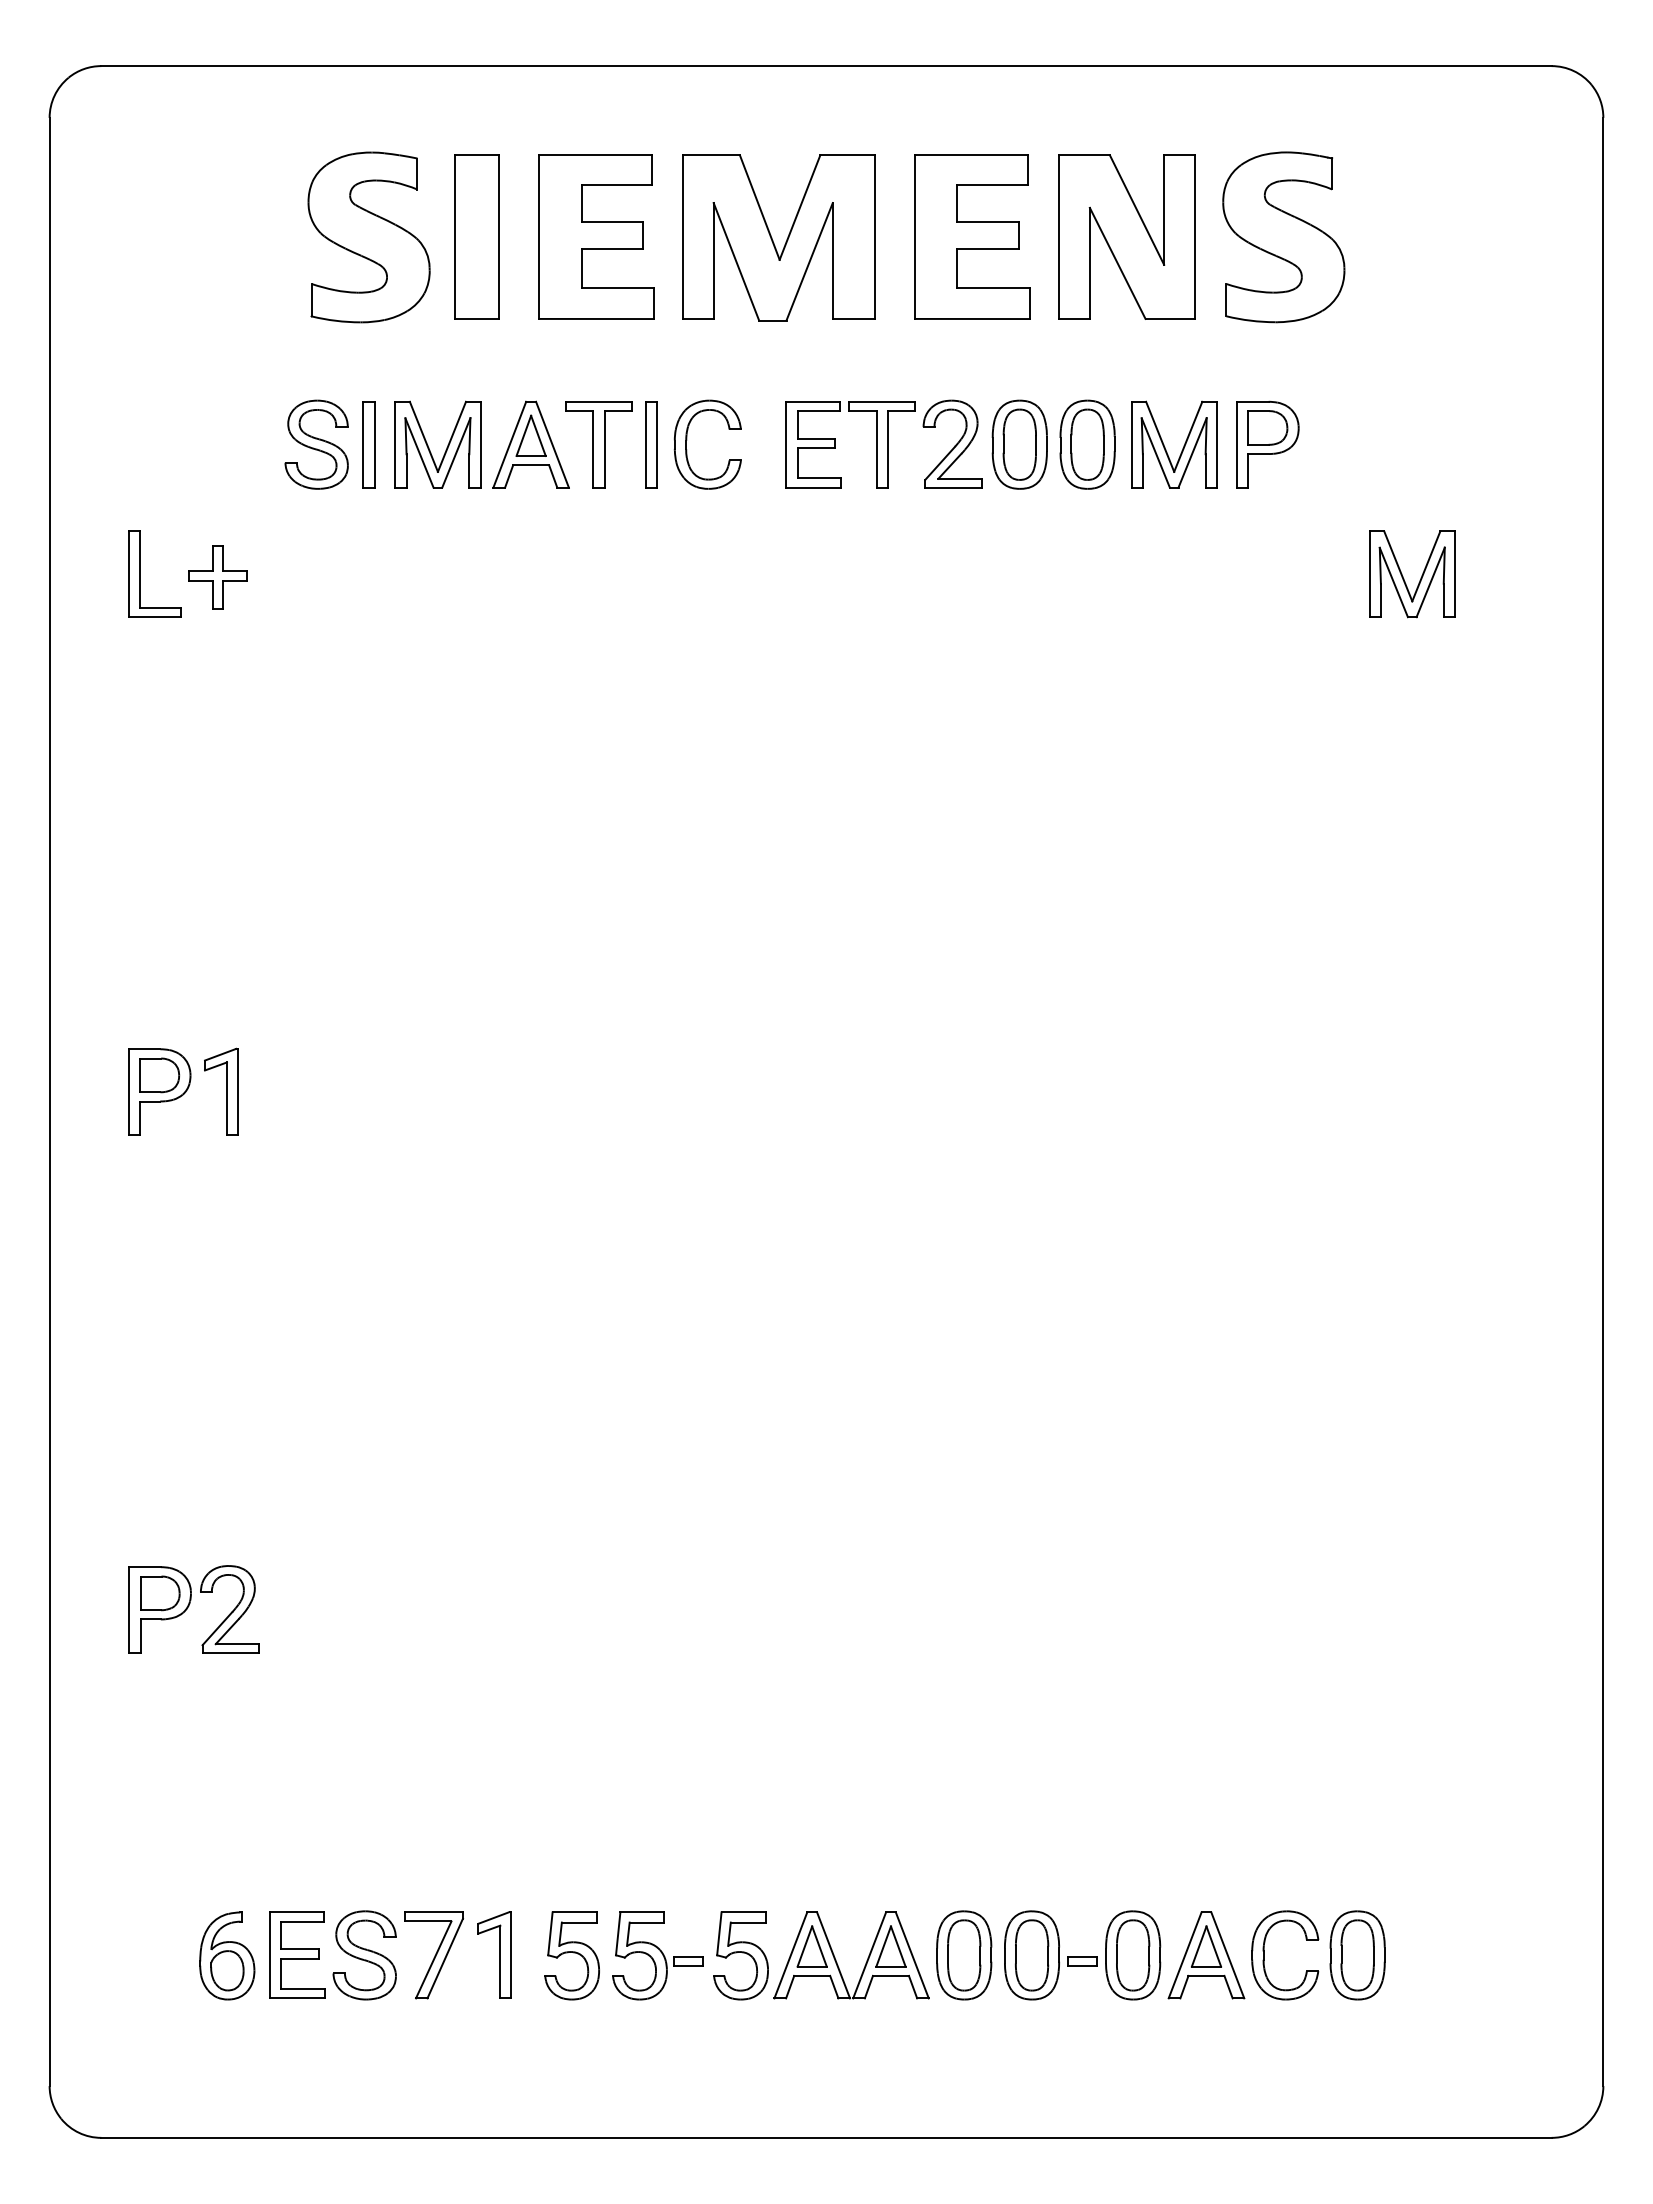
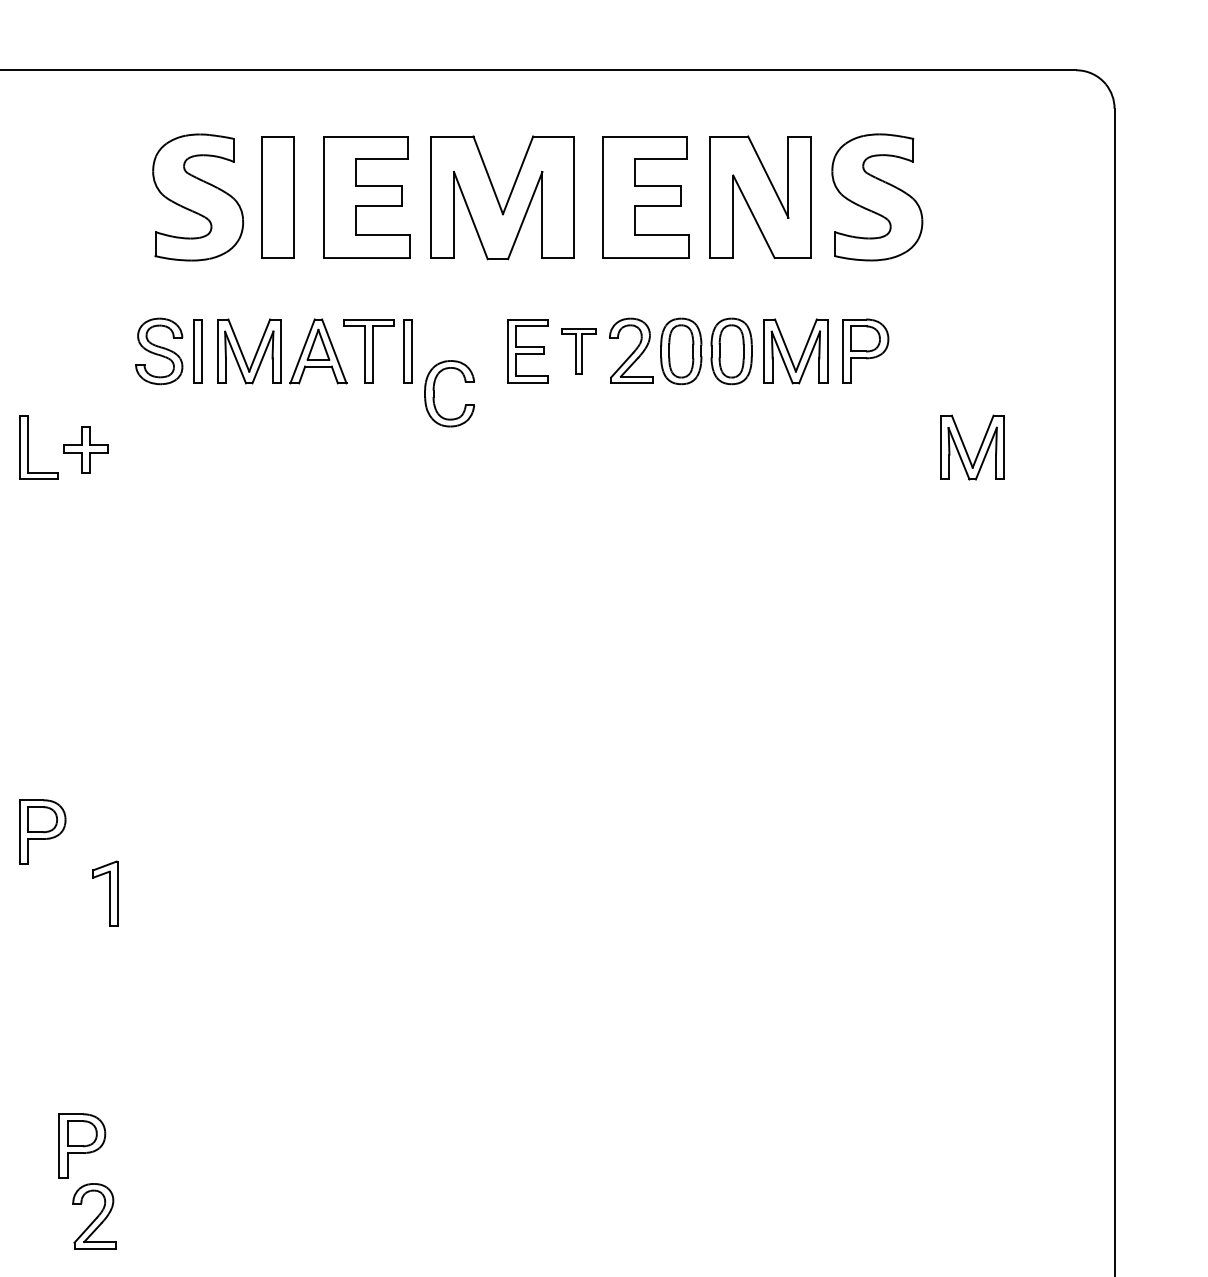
part: (687, 440) -> (434, 390), moved
part: (881, 444) -> (578, 351), size x0.7
part: (221, 1091) -> (105, 893), moved
part: (159, 1609) -> (81, 1145), moved

